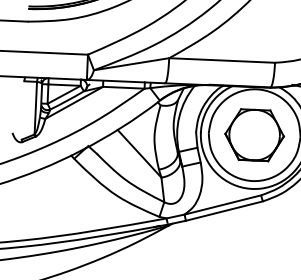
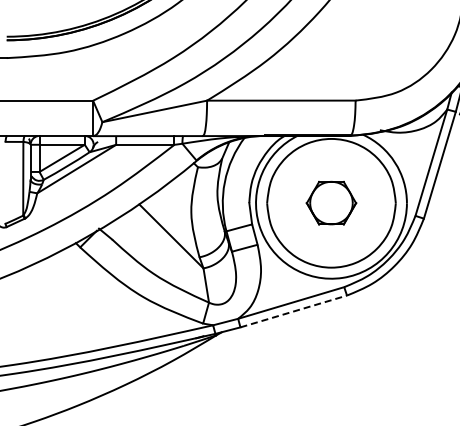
part: (254, 134) -> (331, 202), size x0.6
line: (224, 211) -> (293, 311), solid -> dashed

